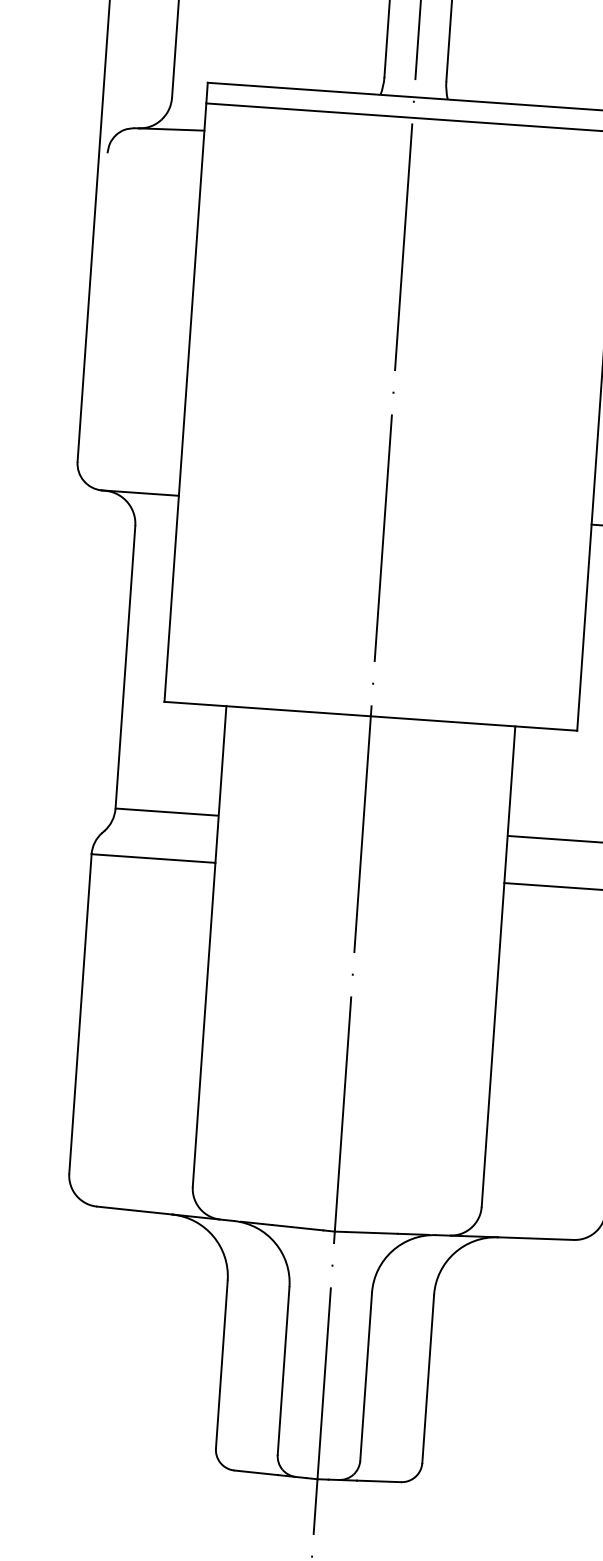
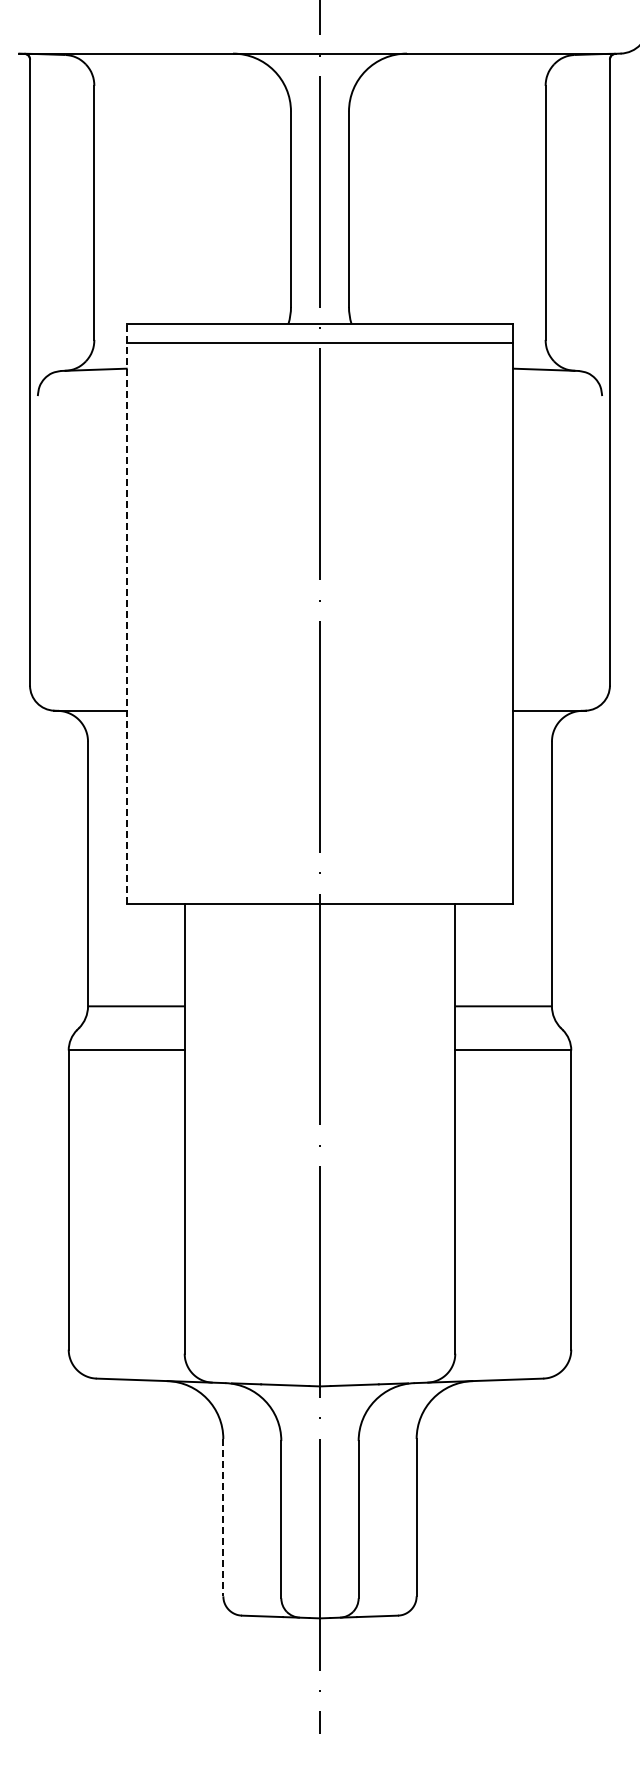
line: (185, 392) -> (126, 613), solid -> dashed
line: (222, 1364) -> (223, 1517), solid -> dashed

